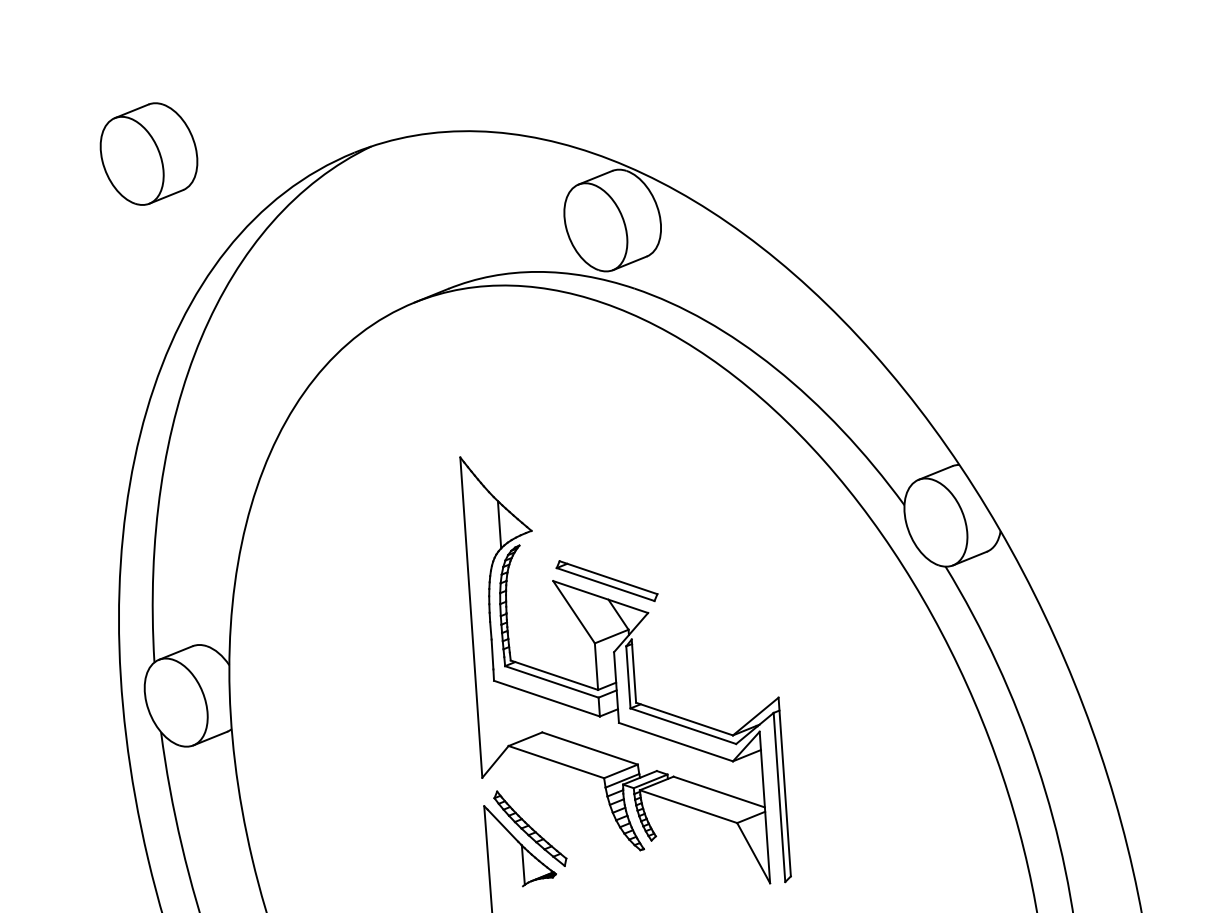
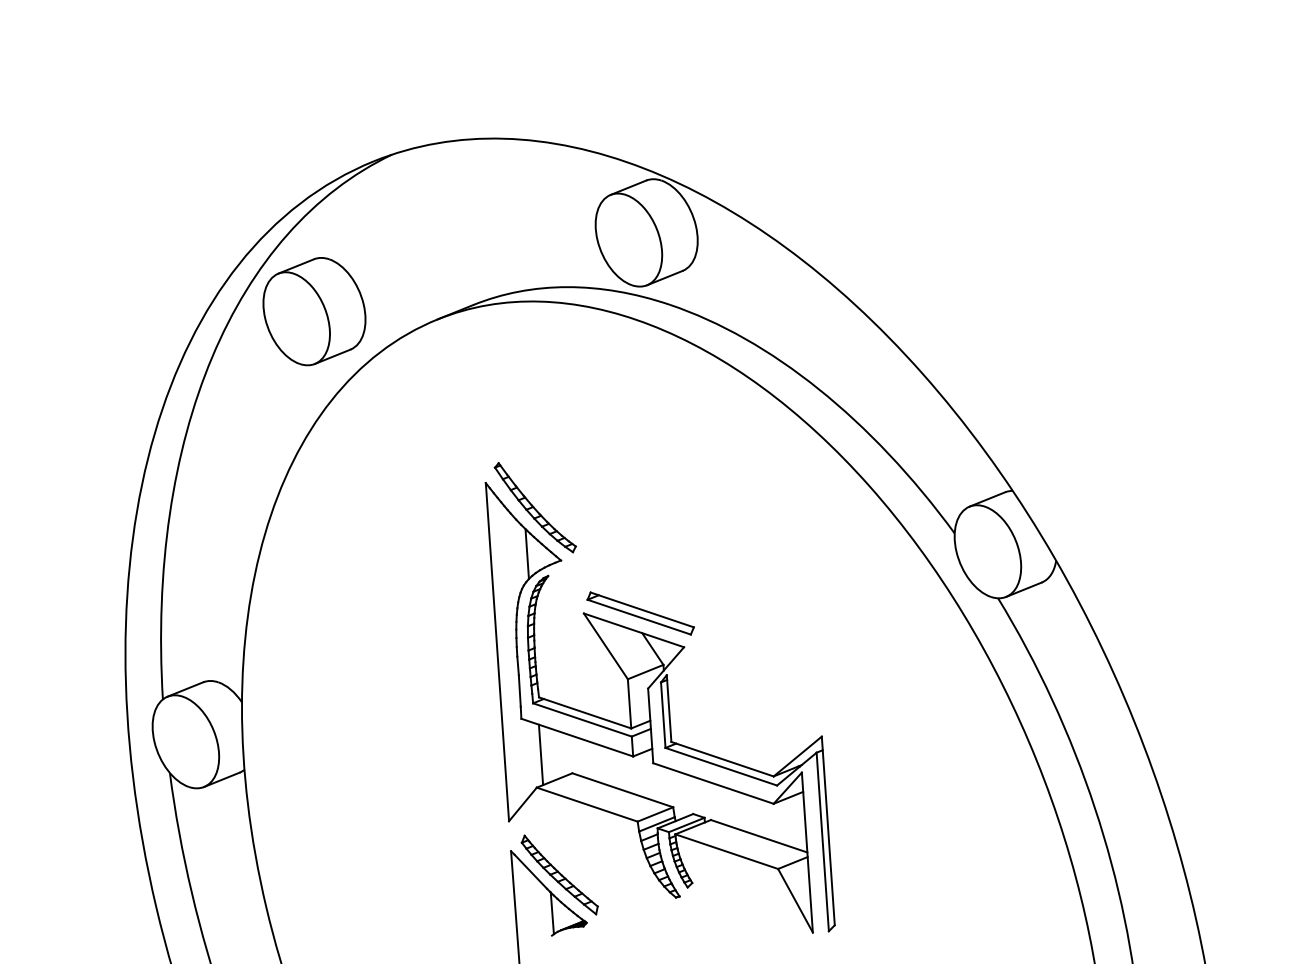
part: (148, 153) -> (313, 310), moved
part: (506, 480) -> (534, 507), added
line: (512, 714) -> (540, 754), added

